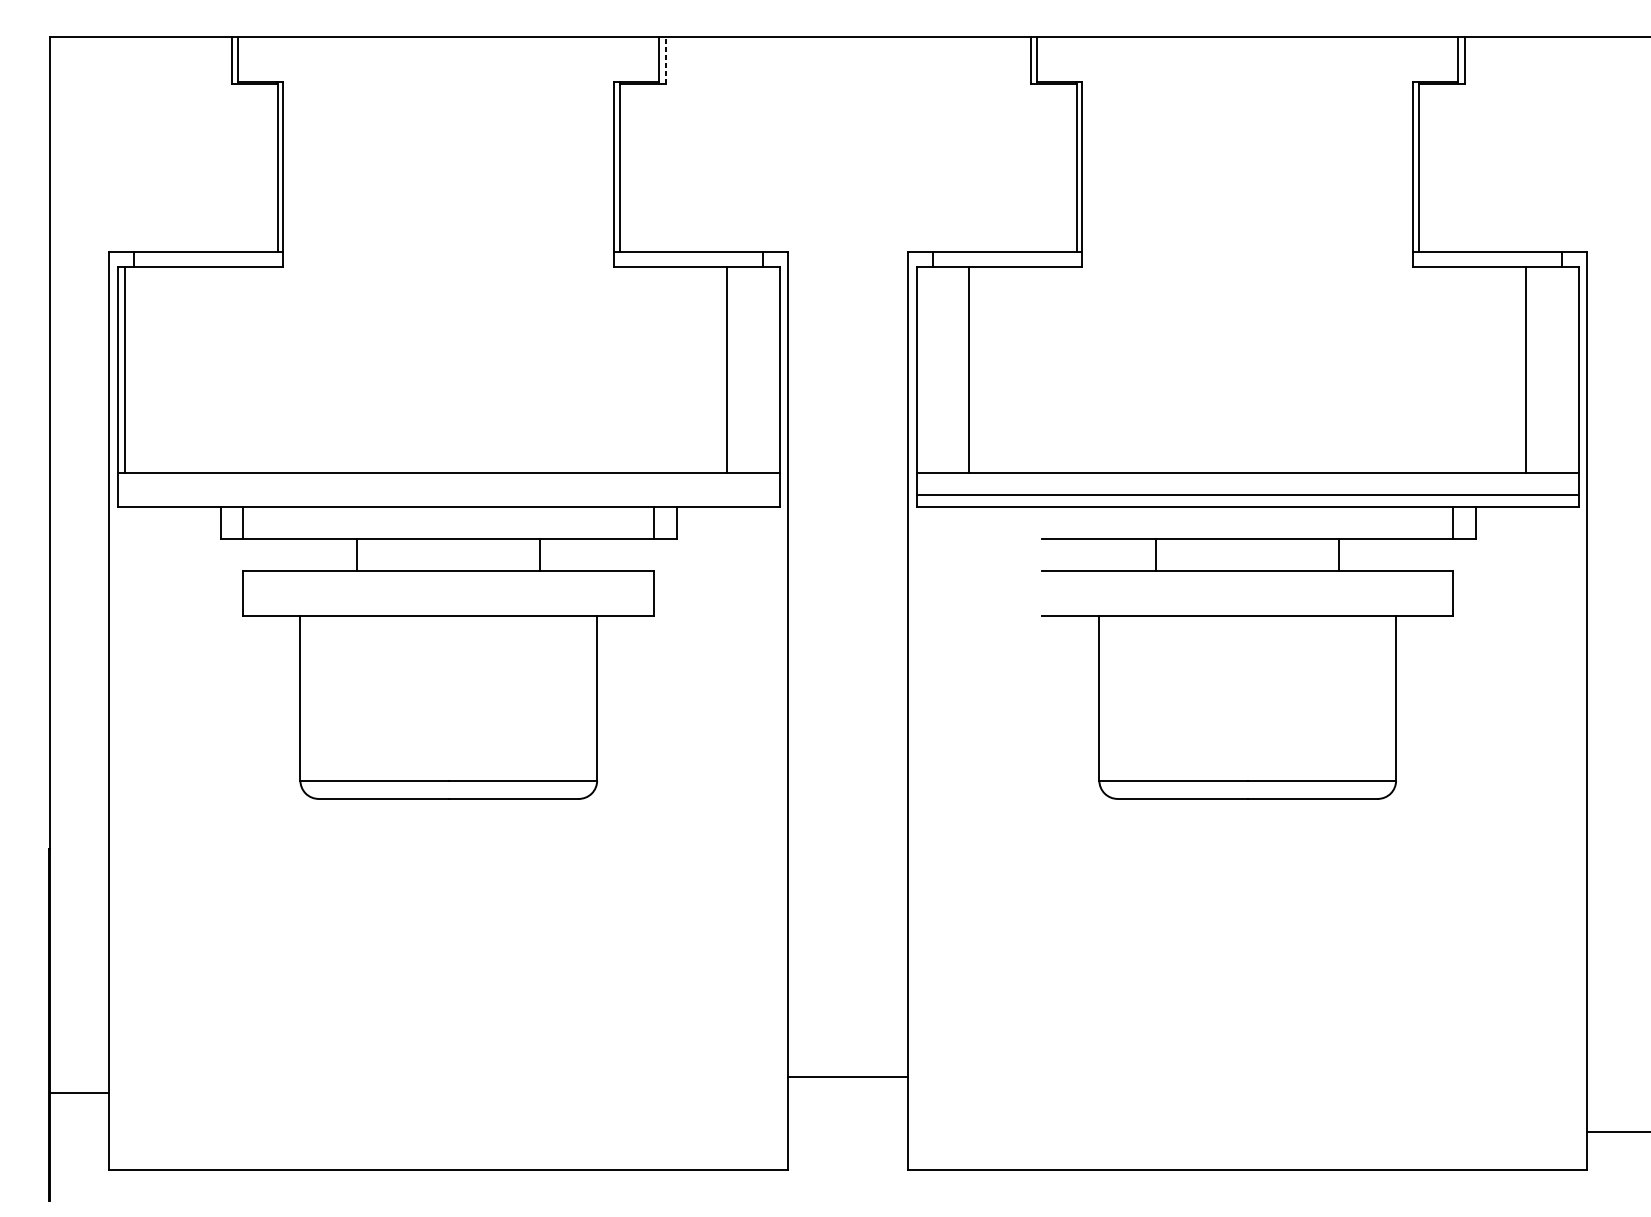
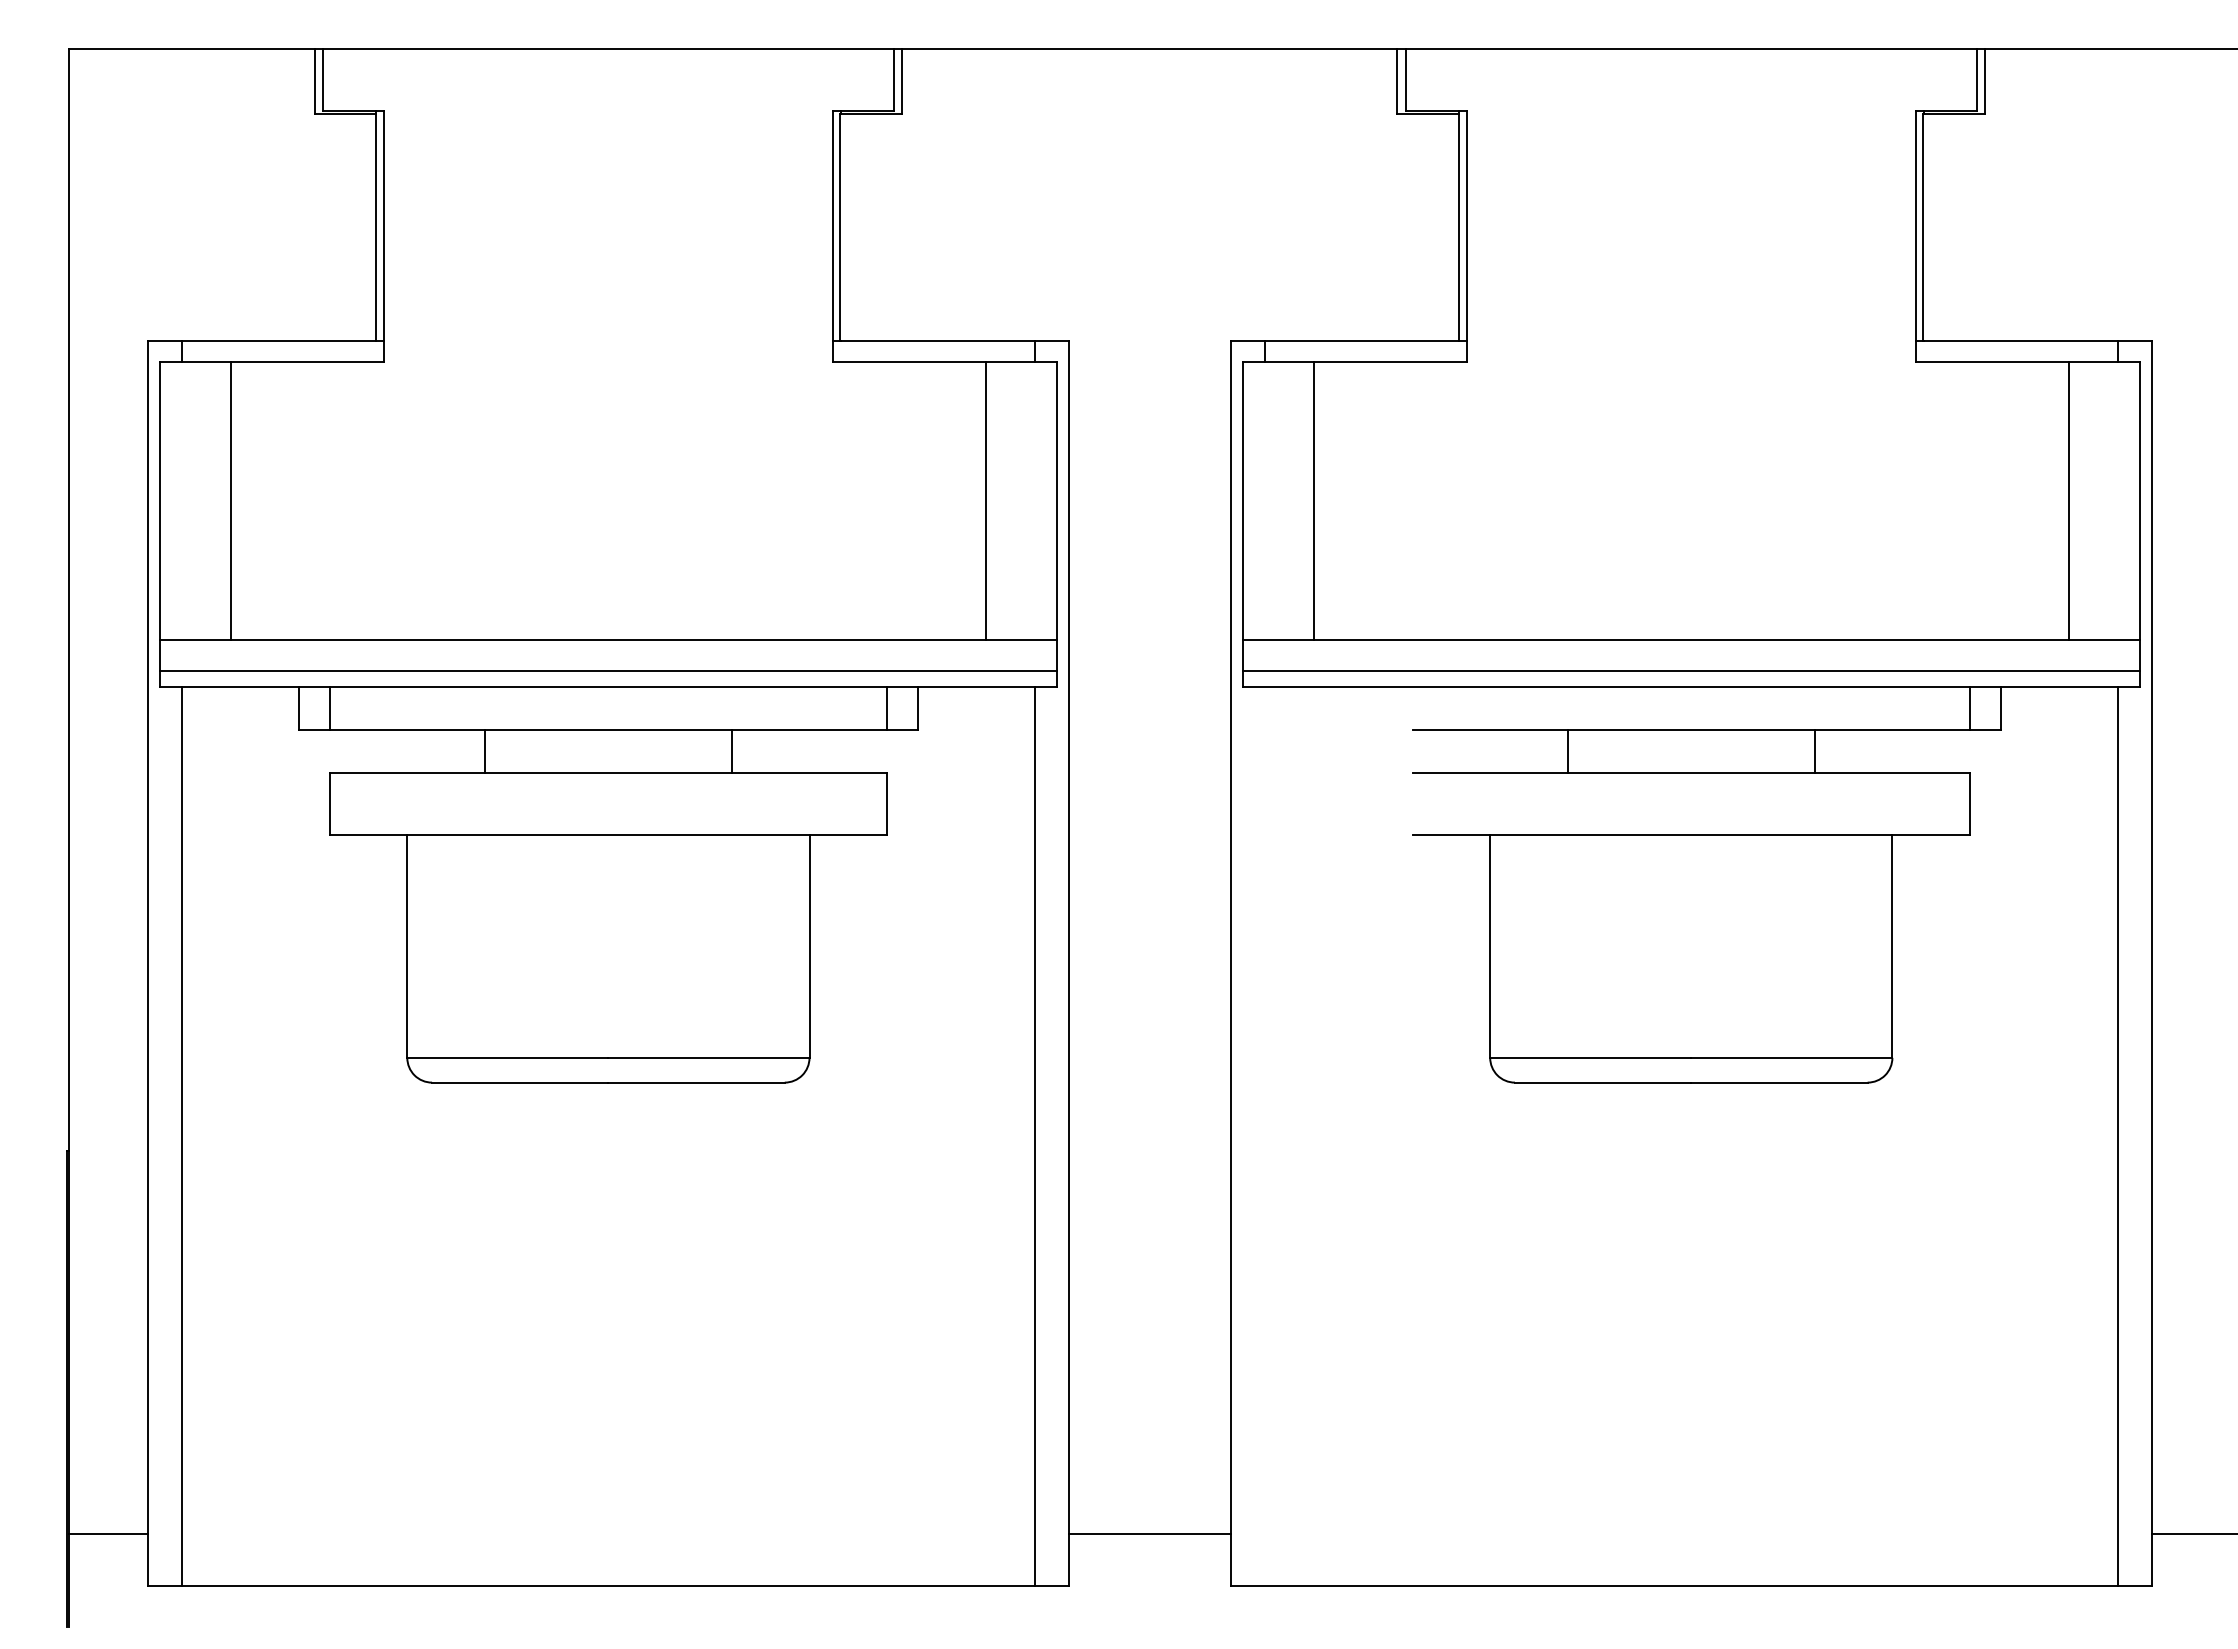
line: (665, 60) -> (902, 81), dashed -> solid
line: (124, 369) -> (230, 500), moved
line: (448, 495) -> (608, 671), added
line: (134, 837) -> (182, 1135), added
line: (763, 837) -> (1034, 1135), added
line: (1562, 837) -> (2117, 1135), added
line: (848, 1077) -> (1149, 1534), moved
line: (79, 1093) -> (108, 1534), moved

